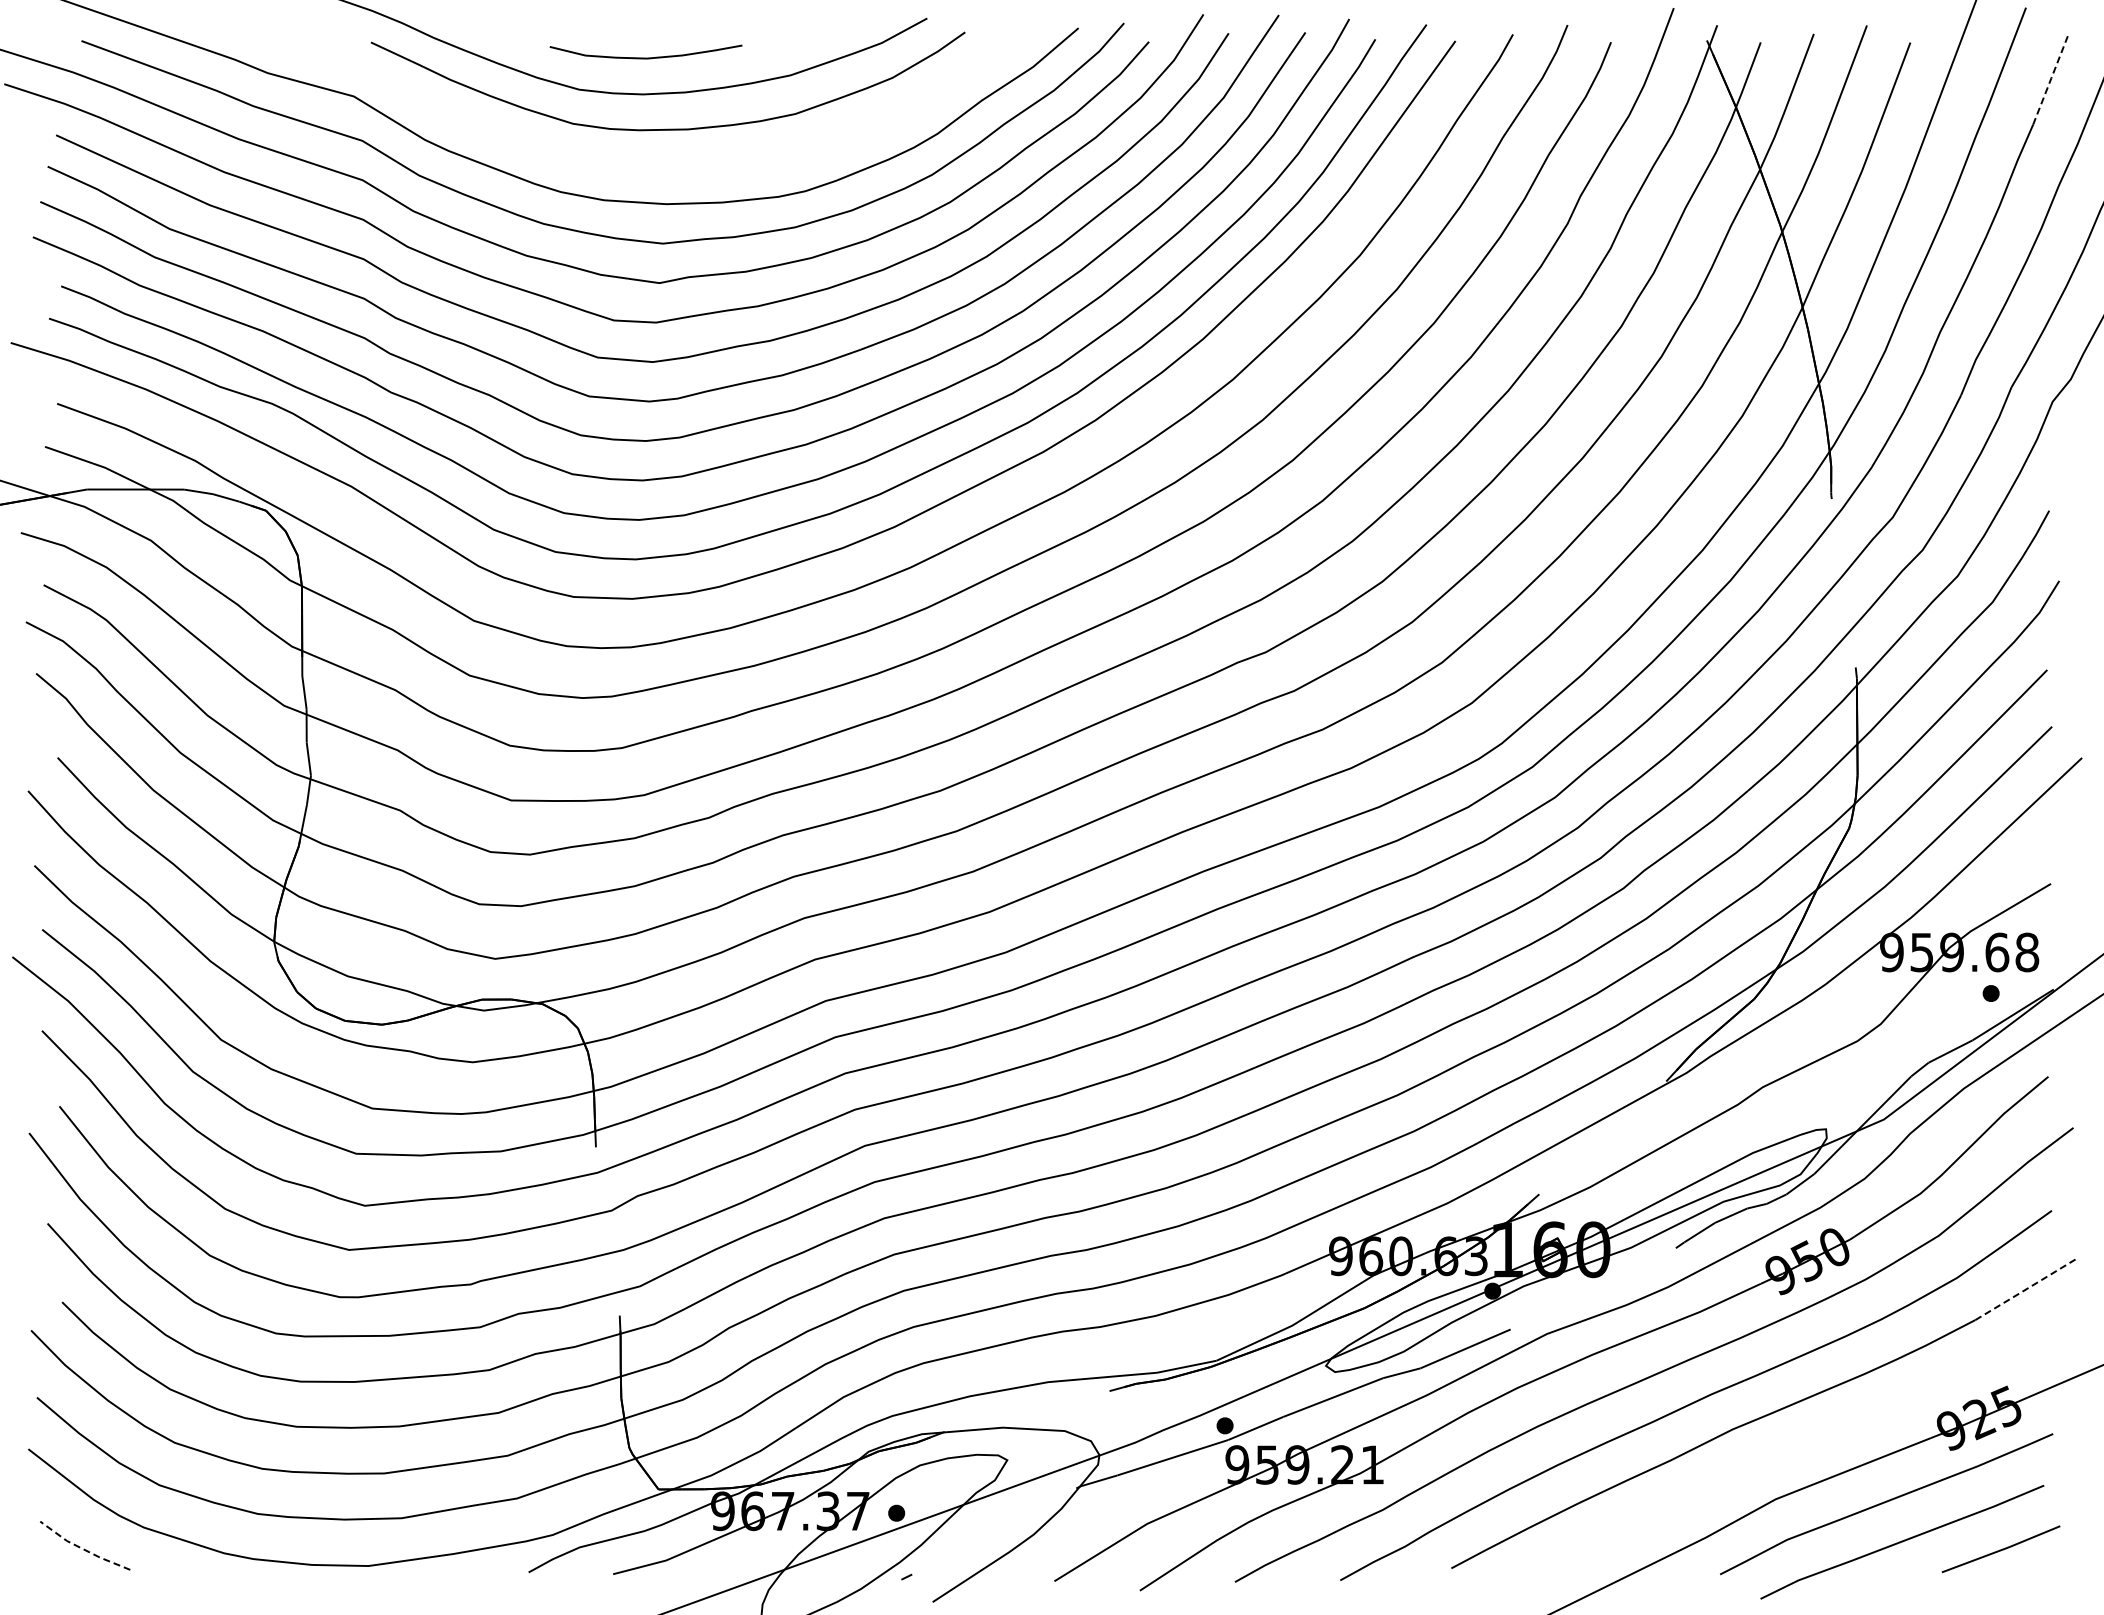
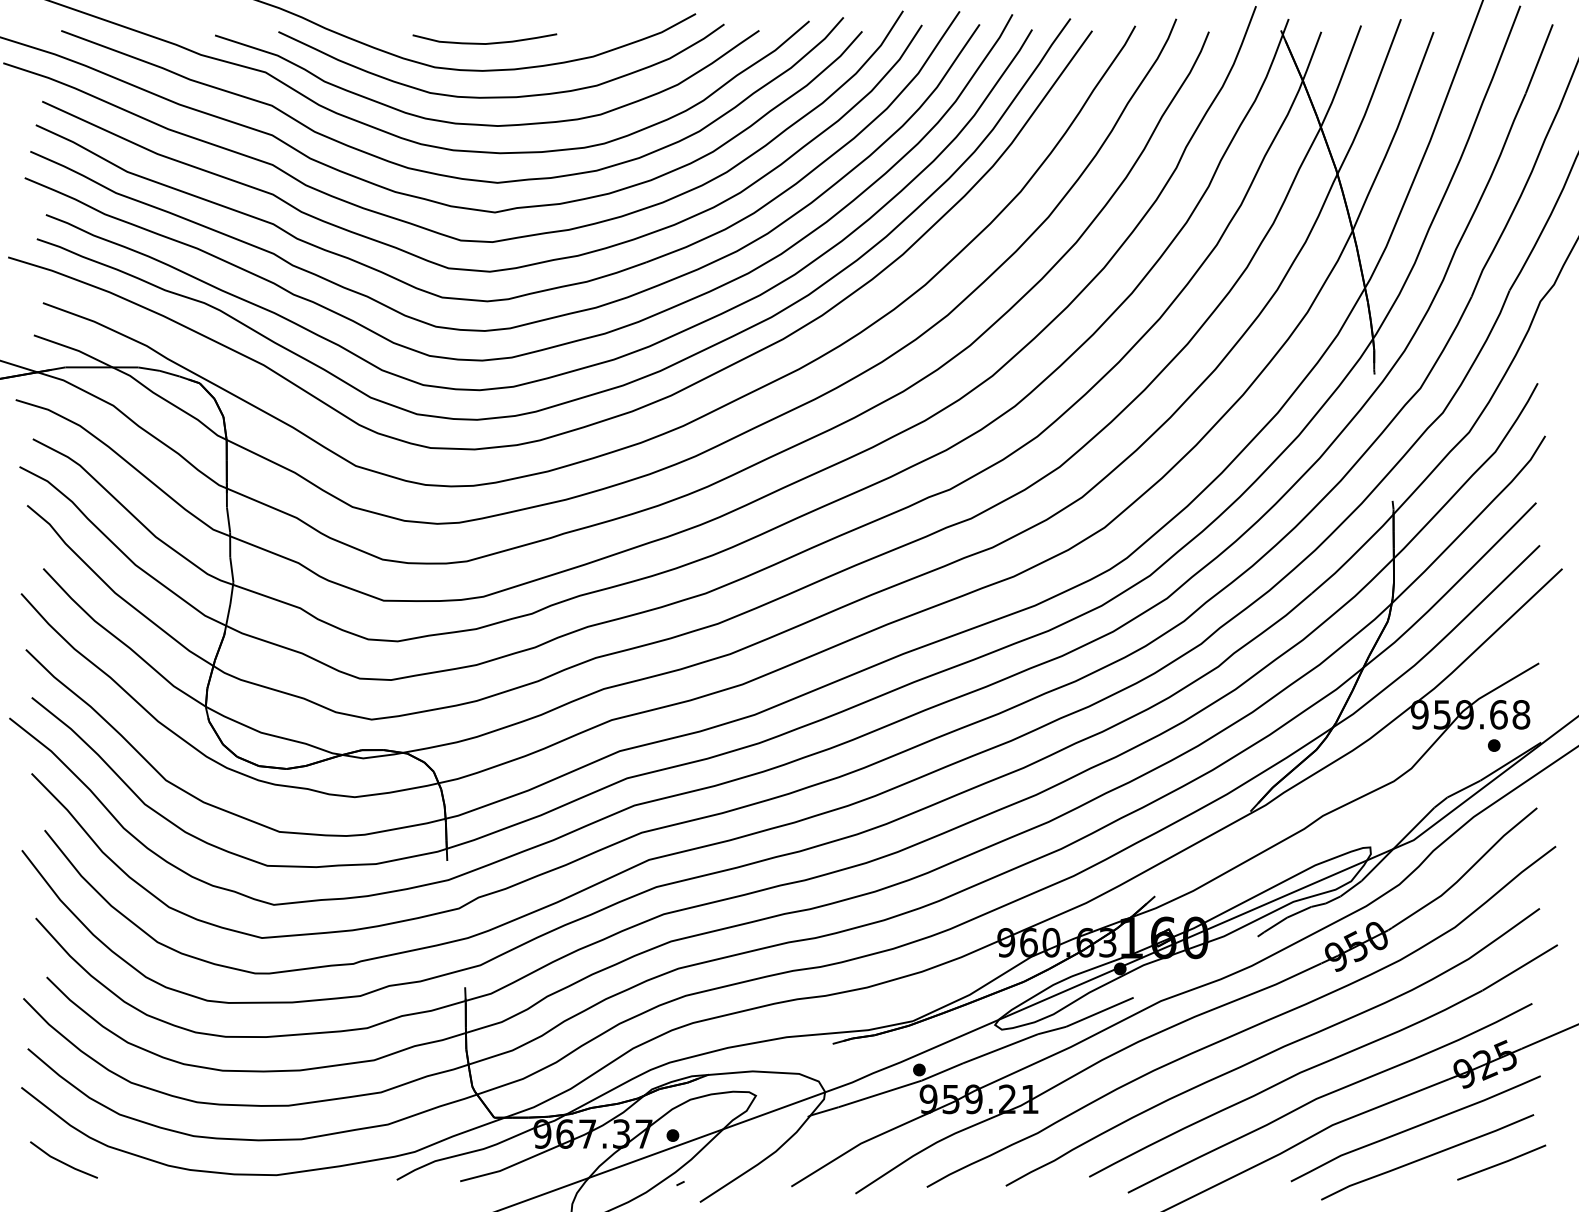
line: (2051, 78) -> (1539, 58), dashed -> solid
curve: (645, 165) -> (484, 124), added
line: (2025, 1290) -> (1520, 968), dashed -> solid
curve: (1769, 1459) -> (1327, 1095), added
line: (83, 1549) -> (62, 1162), dashed -> solid

